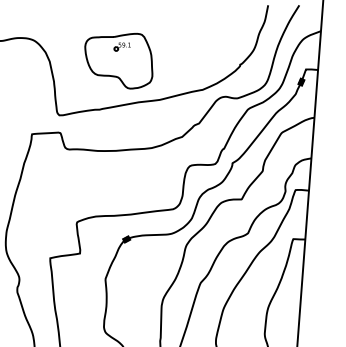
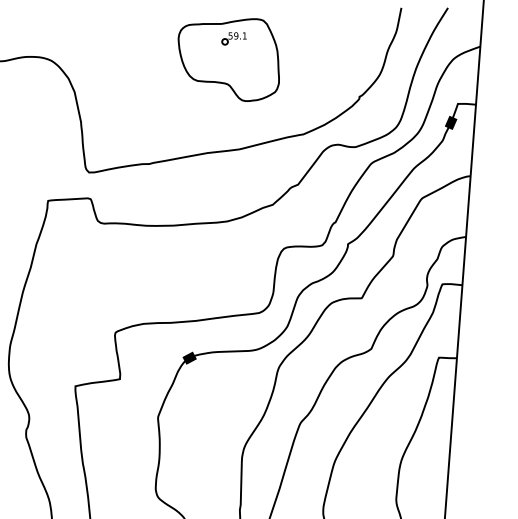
part: (118, 61) -> (228, 60), moved

